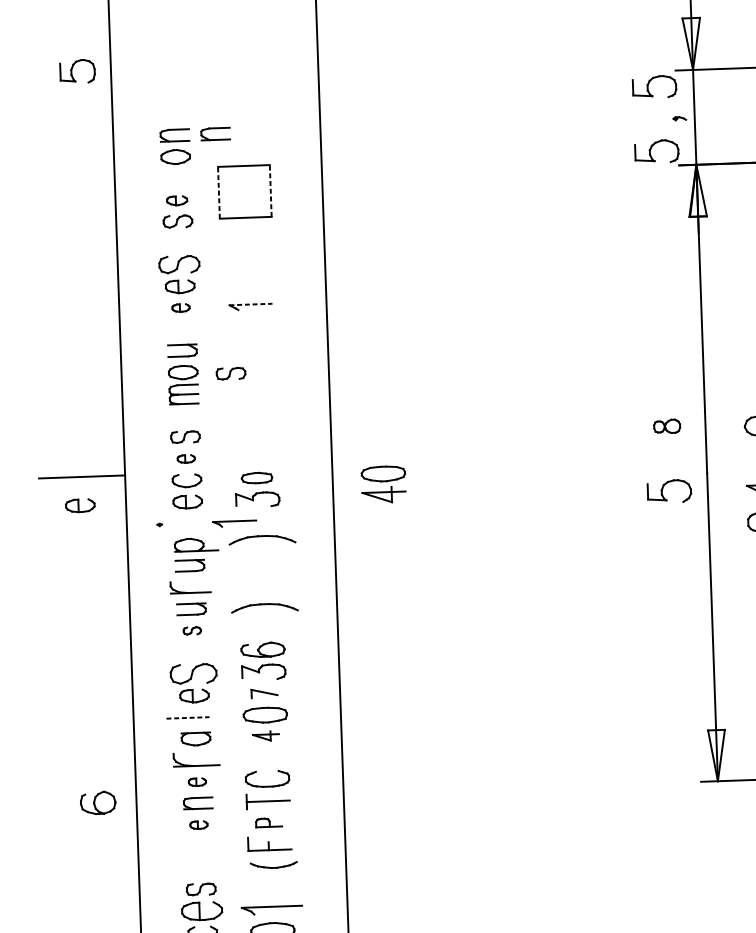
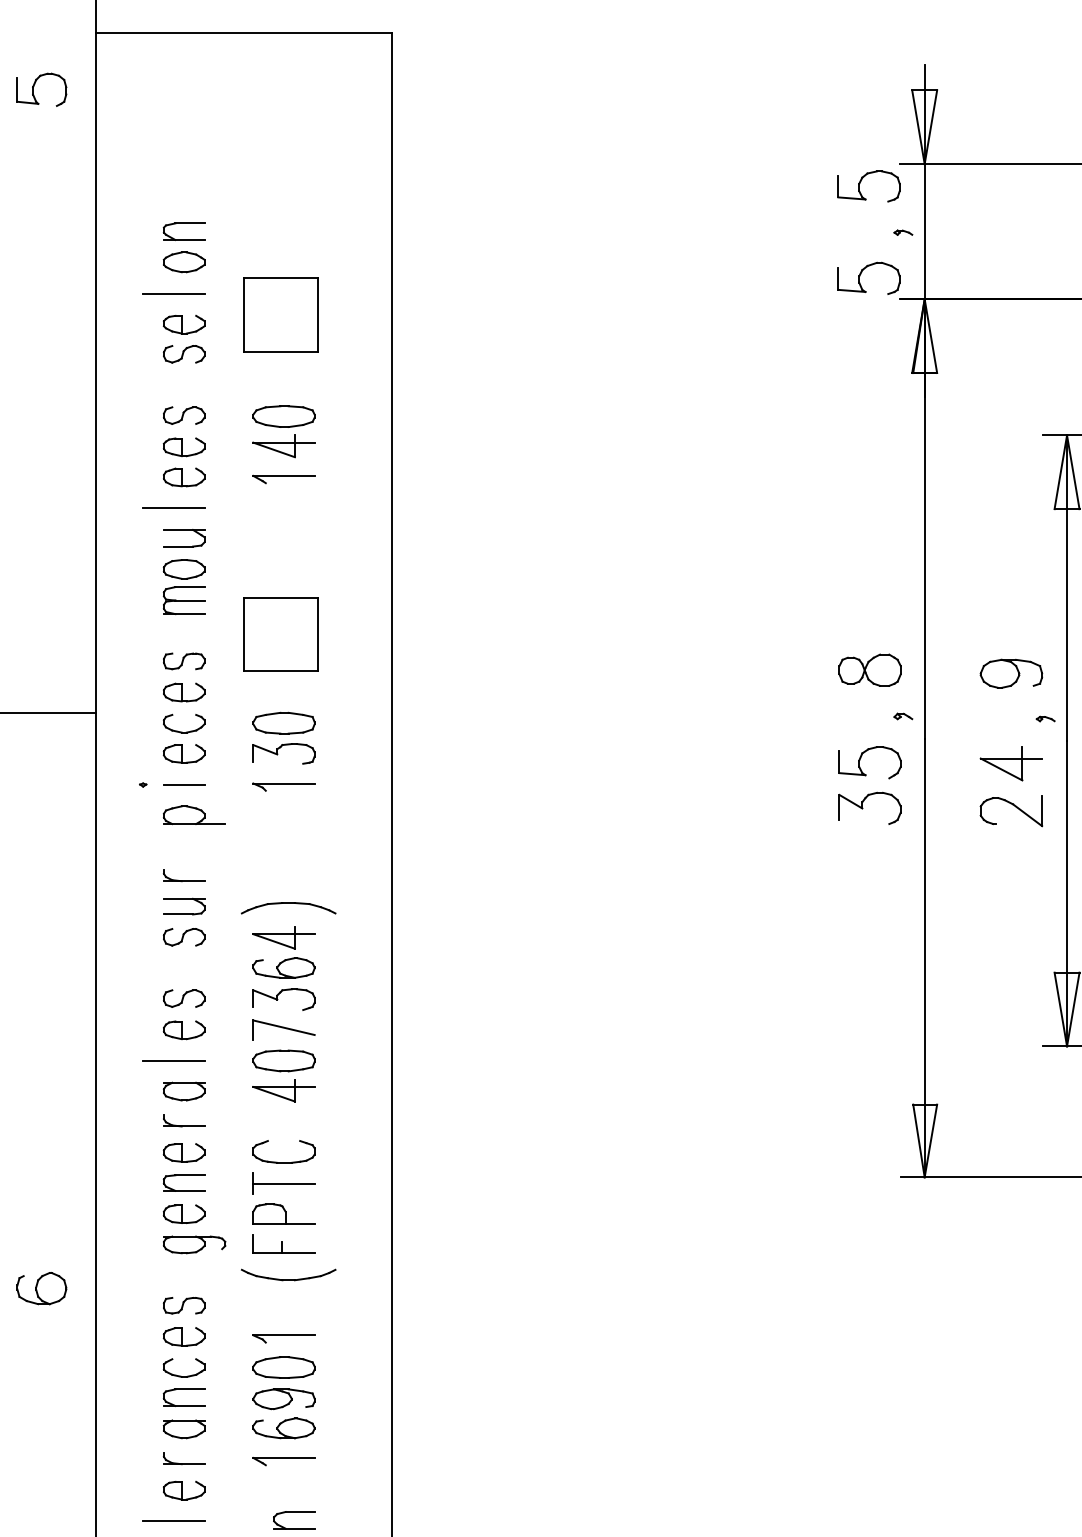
part: (72, 69) -> (34, 86), moved
part: (214, 128) -> (241, 223), removed
line: (168, 179) -> (173, 293), added
line: (270, 191) -> (317, 315), dashed -> solid
line: (219, 192) -> (244, 315), dashed -> solid
part: (176, 200) -> (183, 324), size x1.43
part: (179, 264) -> (184, 415), size x0.71
line: (251, 304) -> (284, 475), dashed -> solid
part: (181, 308) -> (184, 477), size x1.67
line: (174, 330) -> (173, 508), added
part: (231, 373) -> (252, 573), removed
part: (252, 415) -> (280, 634), added
part: (666, 426) -> (869, 669), size x1.67
part: (186, 458) -> (184, 692), size x1.67
part: (691, 458) -> (903, 716), added
part: (256, 477) -> (283, 722), size x1.43
part: (383, 484) -> (283, 431), moved
part: (79, 505) -> (30, 753), removed
line: (187, 523) -> (183, 784), added
part: (234, 523) -> (283, 786), moved
part: (665, 523) -> (863, 808), added
part: (262, 539) -> (288, 811), removed
part: (189, 560) -> (184, 837), removed
part: (190, 587) -> (184, 875), size x0.71
part: (261, 628) -> (283, 937), added
part: (192, 630) -> (184, 937), size x1.67
part: (193, 673) -> (184, 998), size x0.62
part: (264, 693) -> (283, 1029), size x1.67
line: (187, 717) -> (173, 1060), dashed -> solid
part: (265, 735) -> (283, 1090), size x1.67
part: (196, 759) -> (184, 1120), size x0.62
part: (197, 781) -> (183, 1152), size x1.67
part: (97, 802) -> (41, 1288), moved
part: (268, 822) -> (283, 1213), size x1.67
part: (198, 824) -> (183, 1213), size x1.67
part: (206, 846) -> (194, 1244), added
part: (273, 864) -> (288, 1274), size x1.43
part: (271, 910) -> (283, 1338), size x0.71
part: (201, 911) -> (183, 1336), size x0.71

